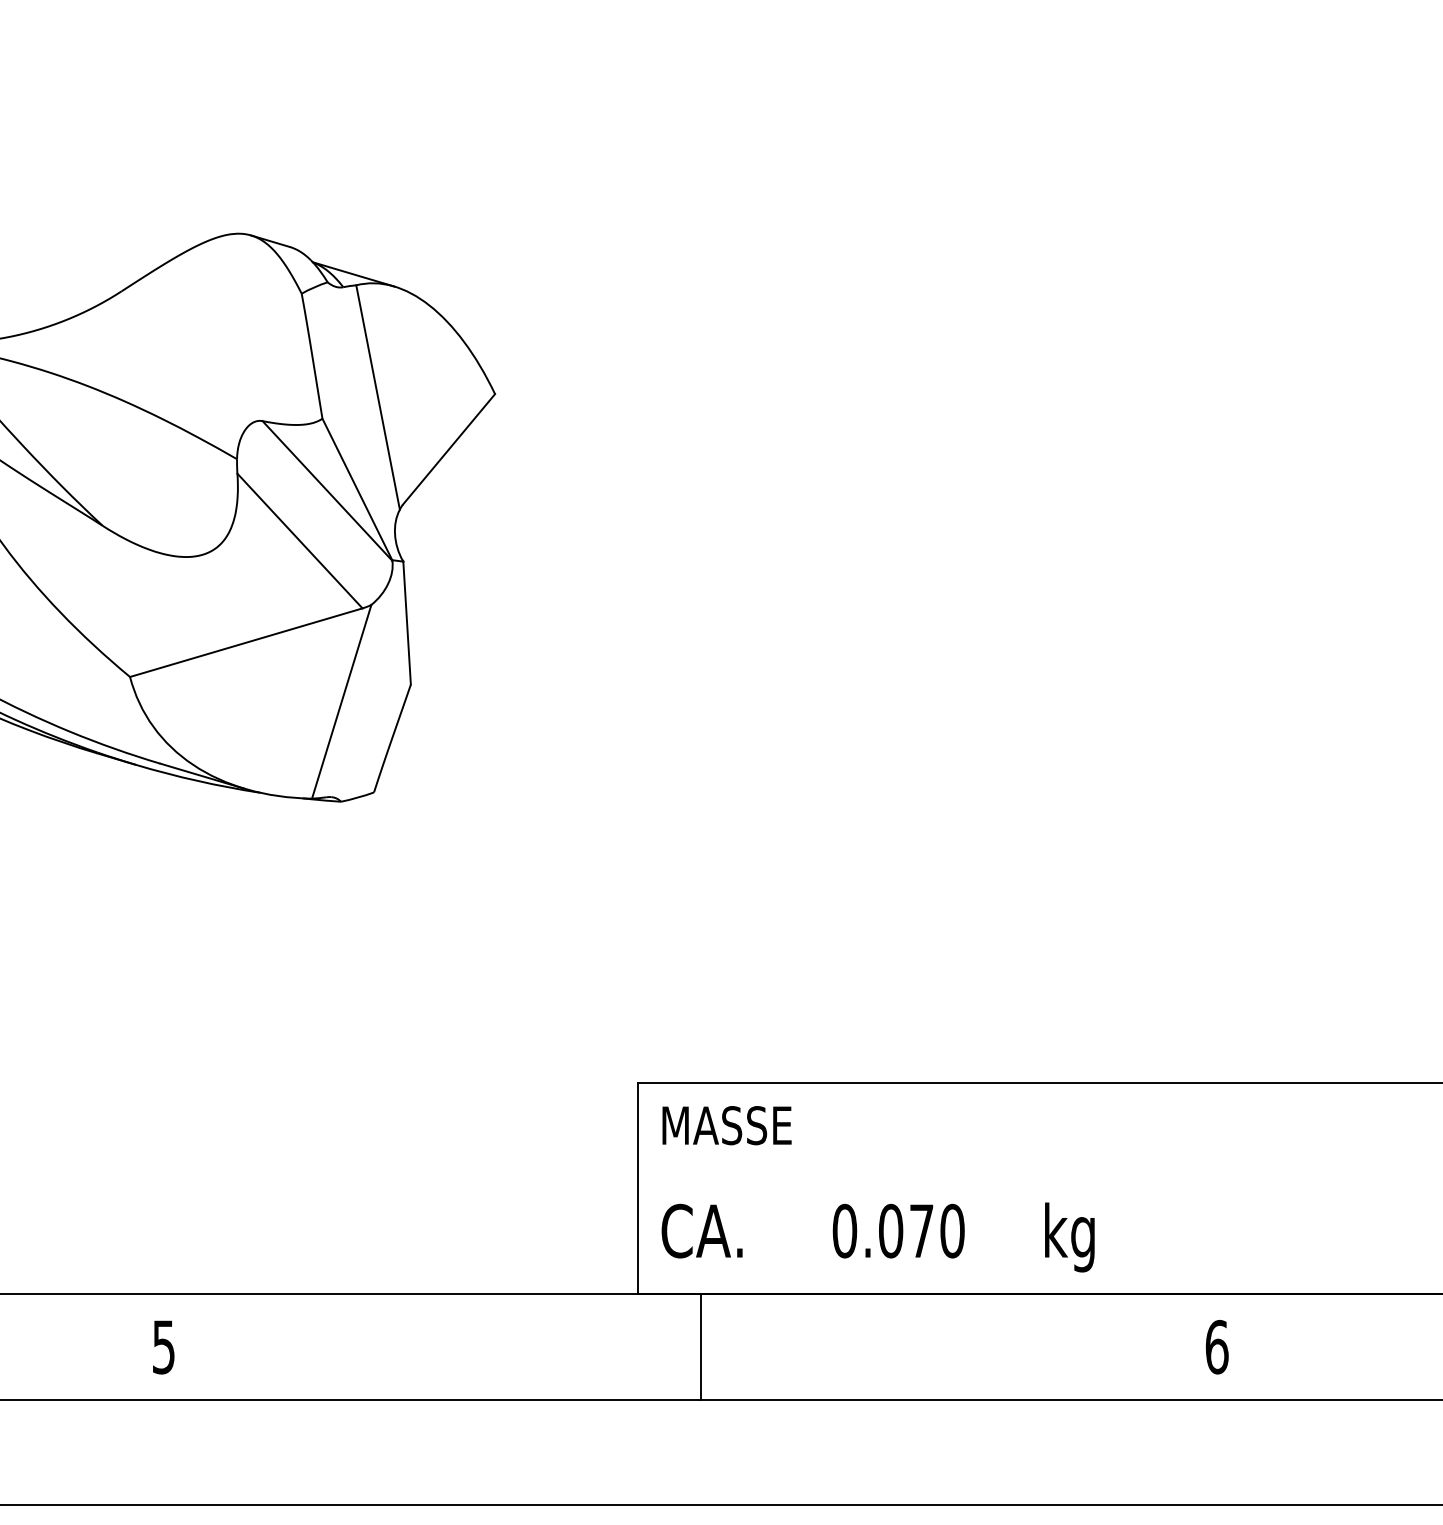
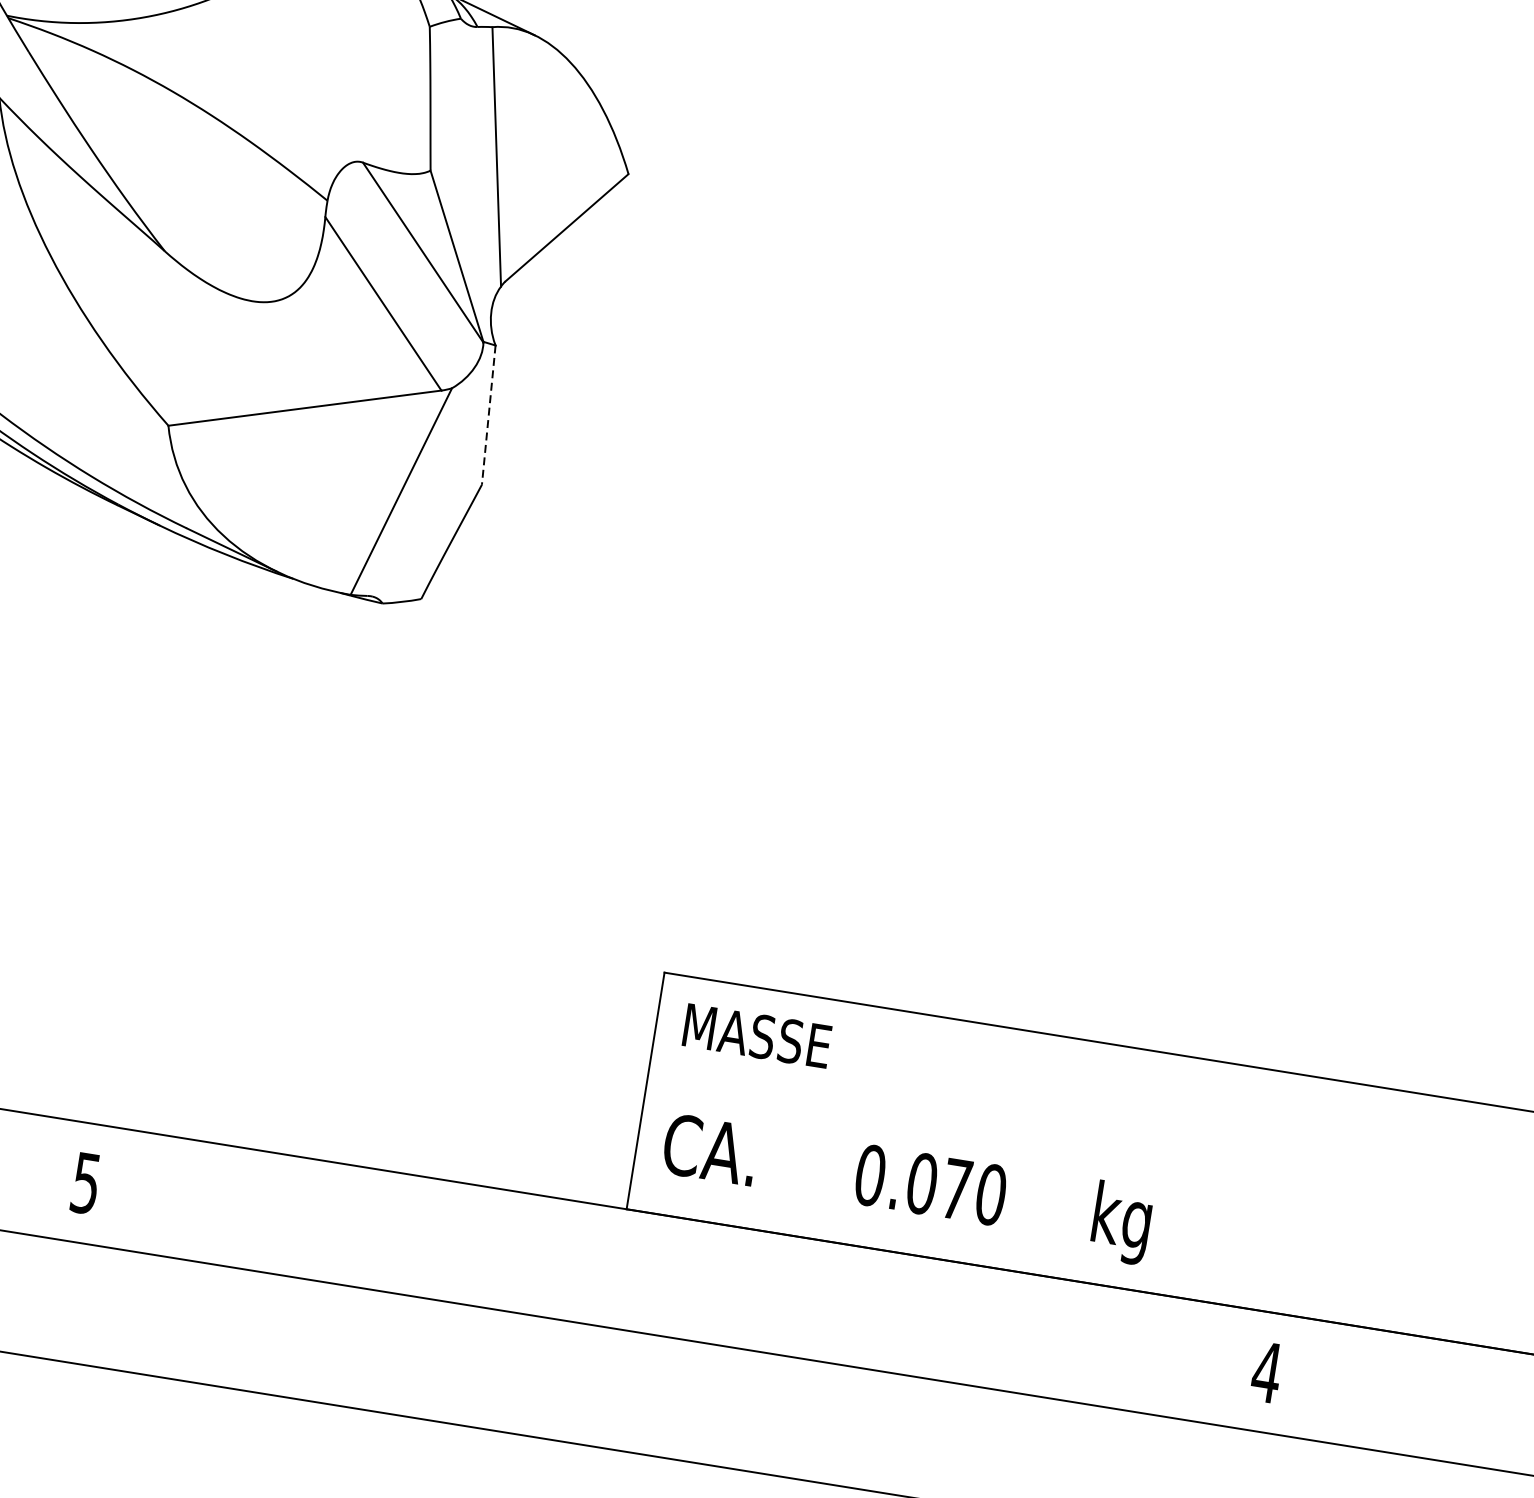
line: (407, 623) -> (489, 415), solid -> dashed
line: (700, 1346) -> (687, 1278), removed
text: (1216, 1346) -> (1266, 1371), 6 -> 4

